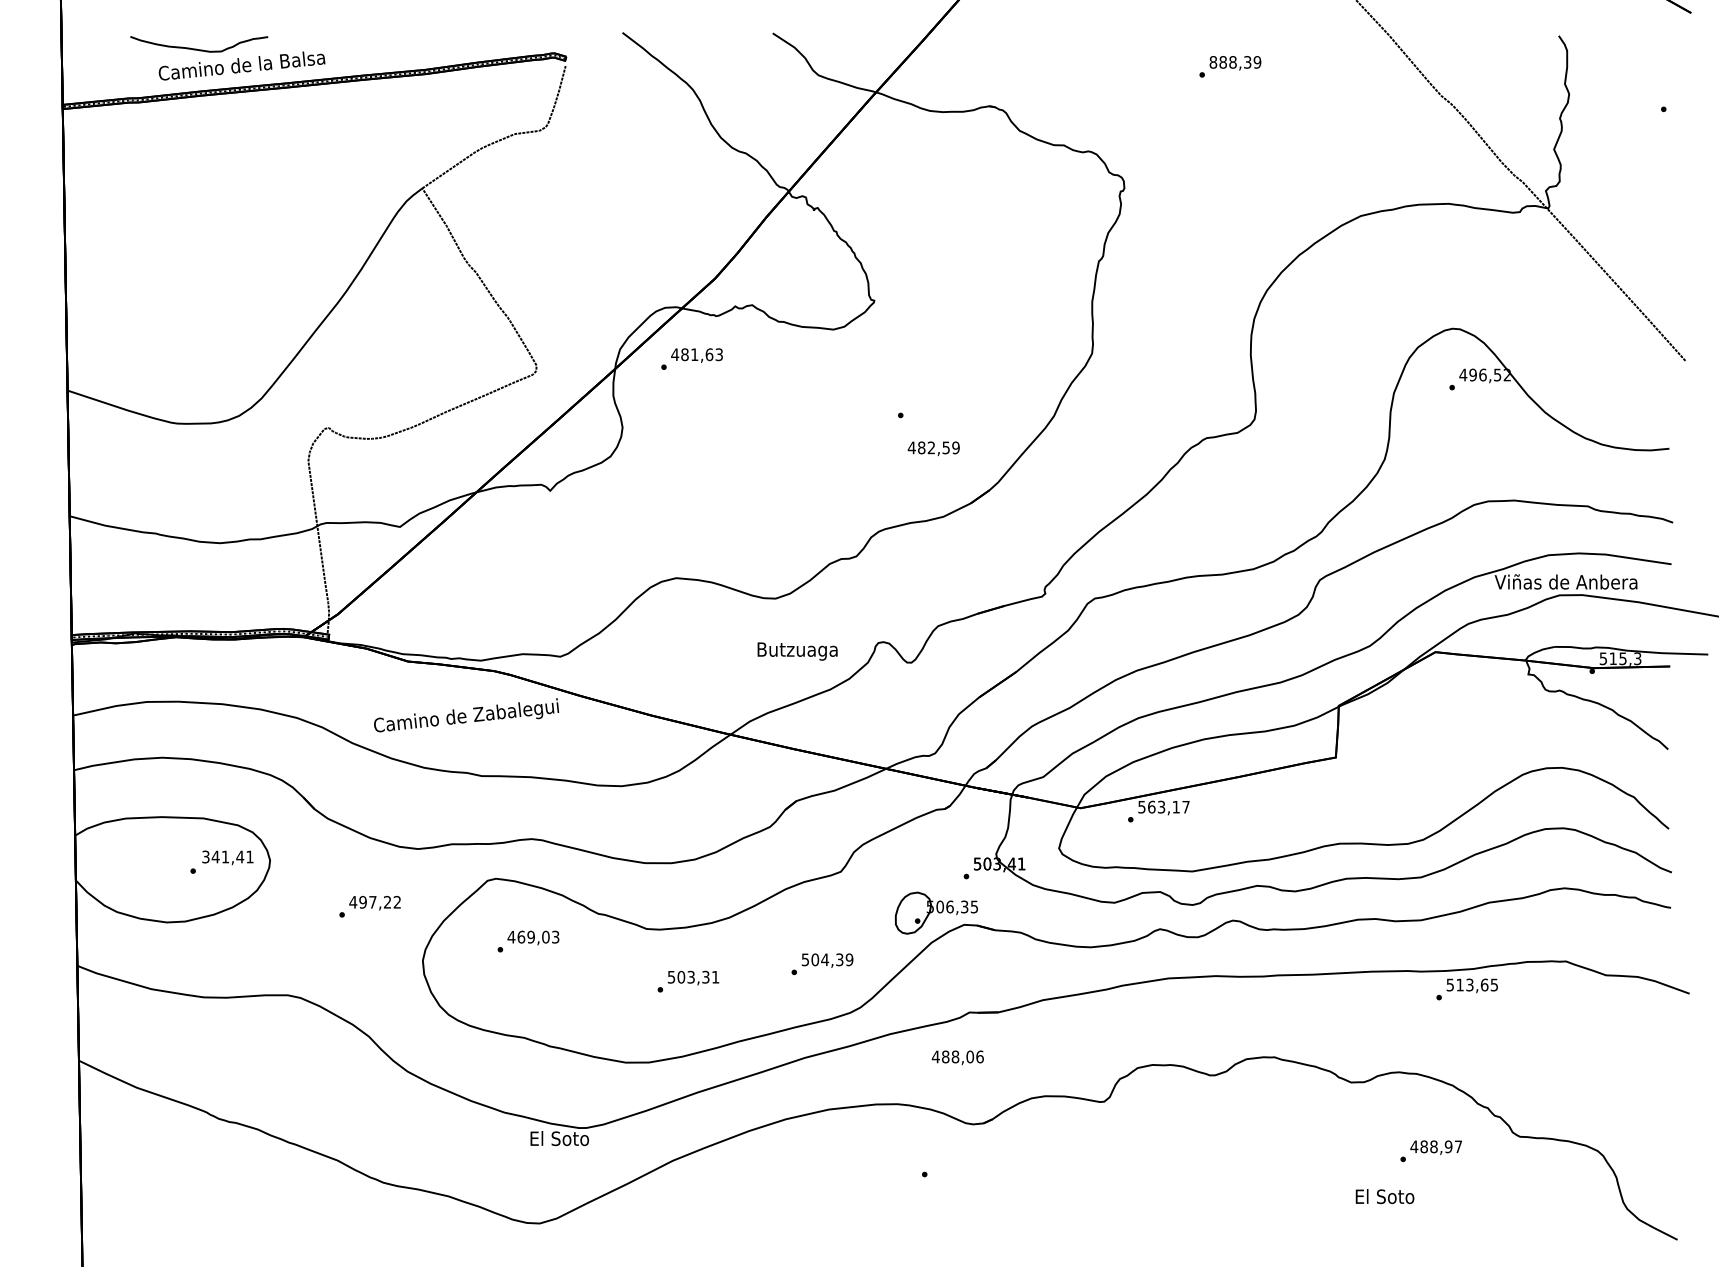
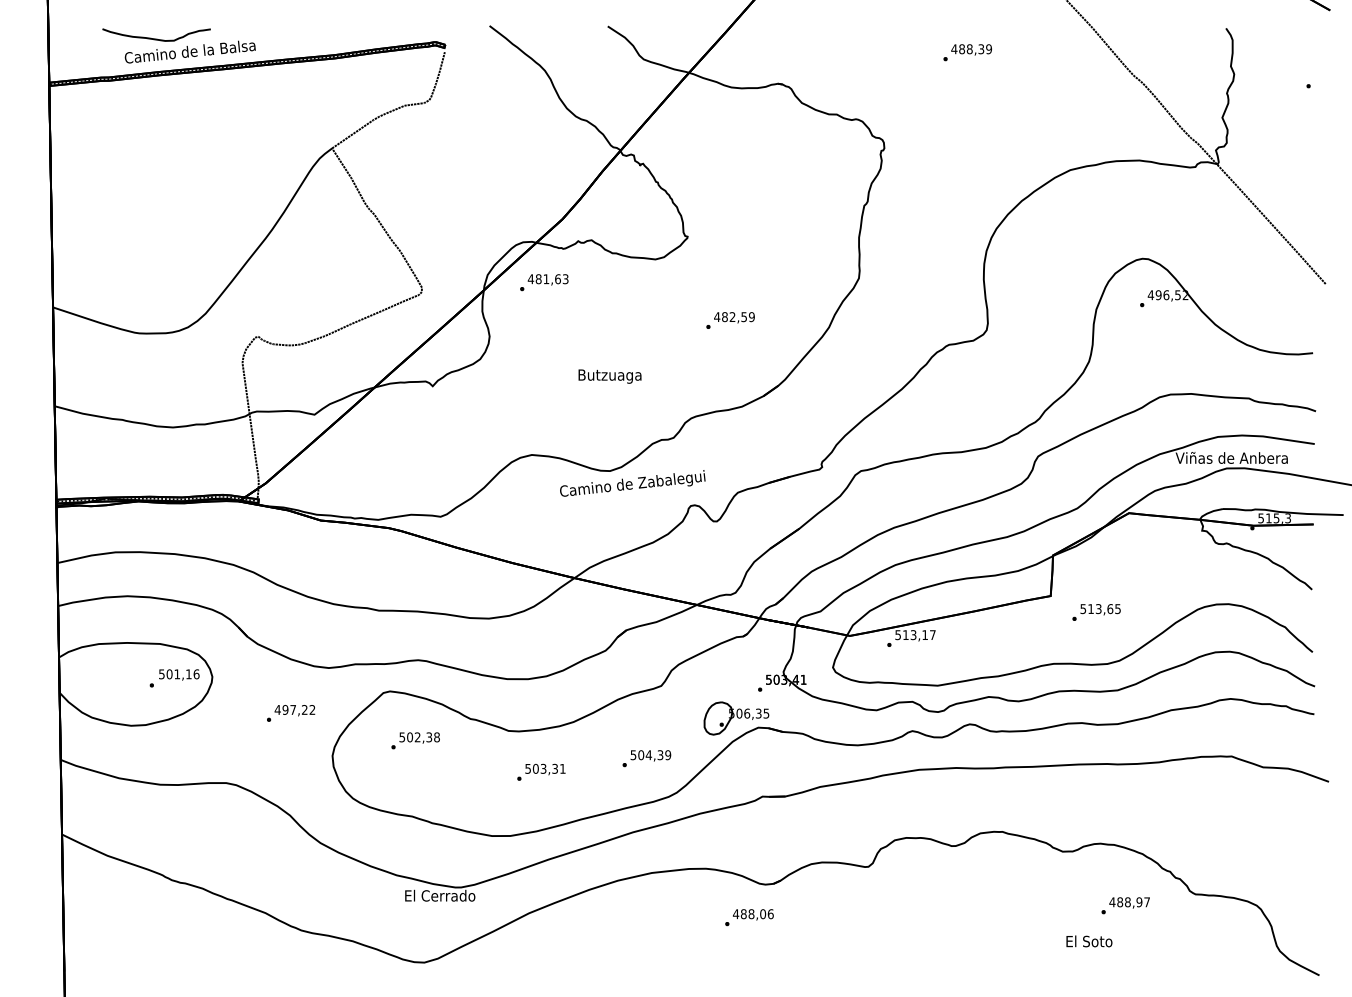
text: (1213, 62) -> (954, 49), 888,39 -> 488,39
text: (933, 448) -> (734, 317), moved
text: (797, 651) -> (609, 376), moved
text: (466, 715) -> (632, 483), moved
text: (1151, 806) -> (905, 634), 563,17 -> 513,17
text: (227, 856) -> (178, 673), 341,41 -> 501,16
text: (533, 936) -> (419, 736), 469,03 -> 502,38
text: (1466, 989) -> (1096, 612), moved
text: (957, 1057) -> (753, 914), moved
text: (559, 1138) -> (440, 895), El Soto -> El Cerrado

